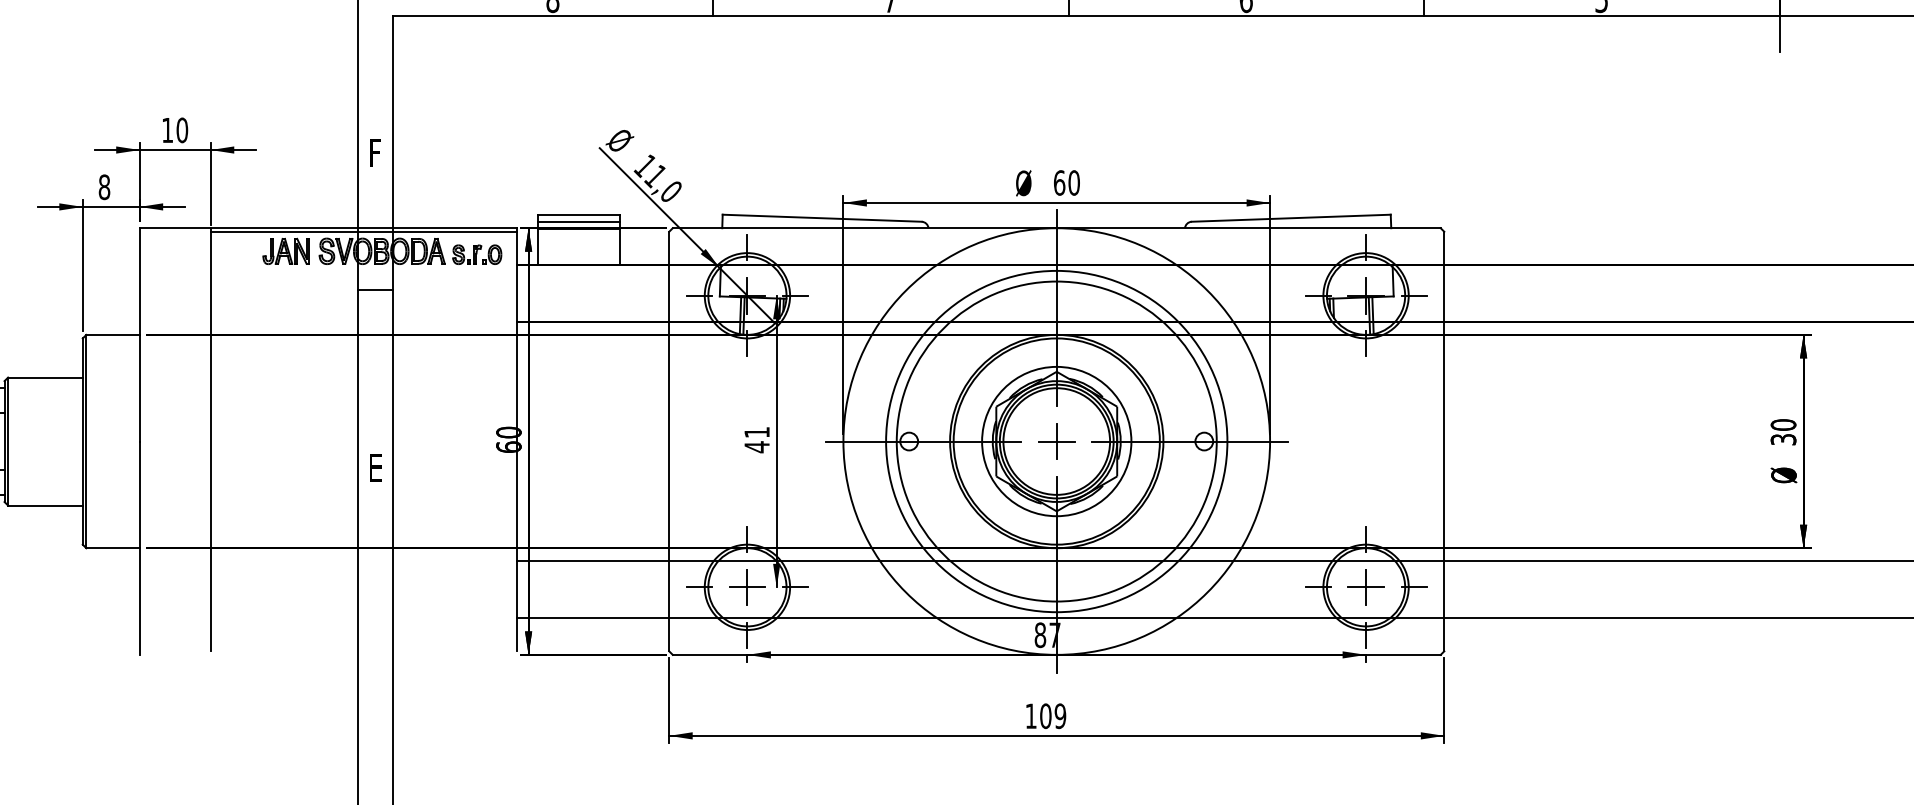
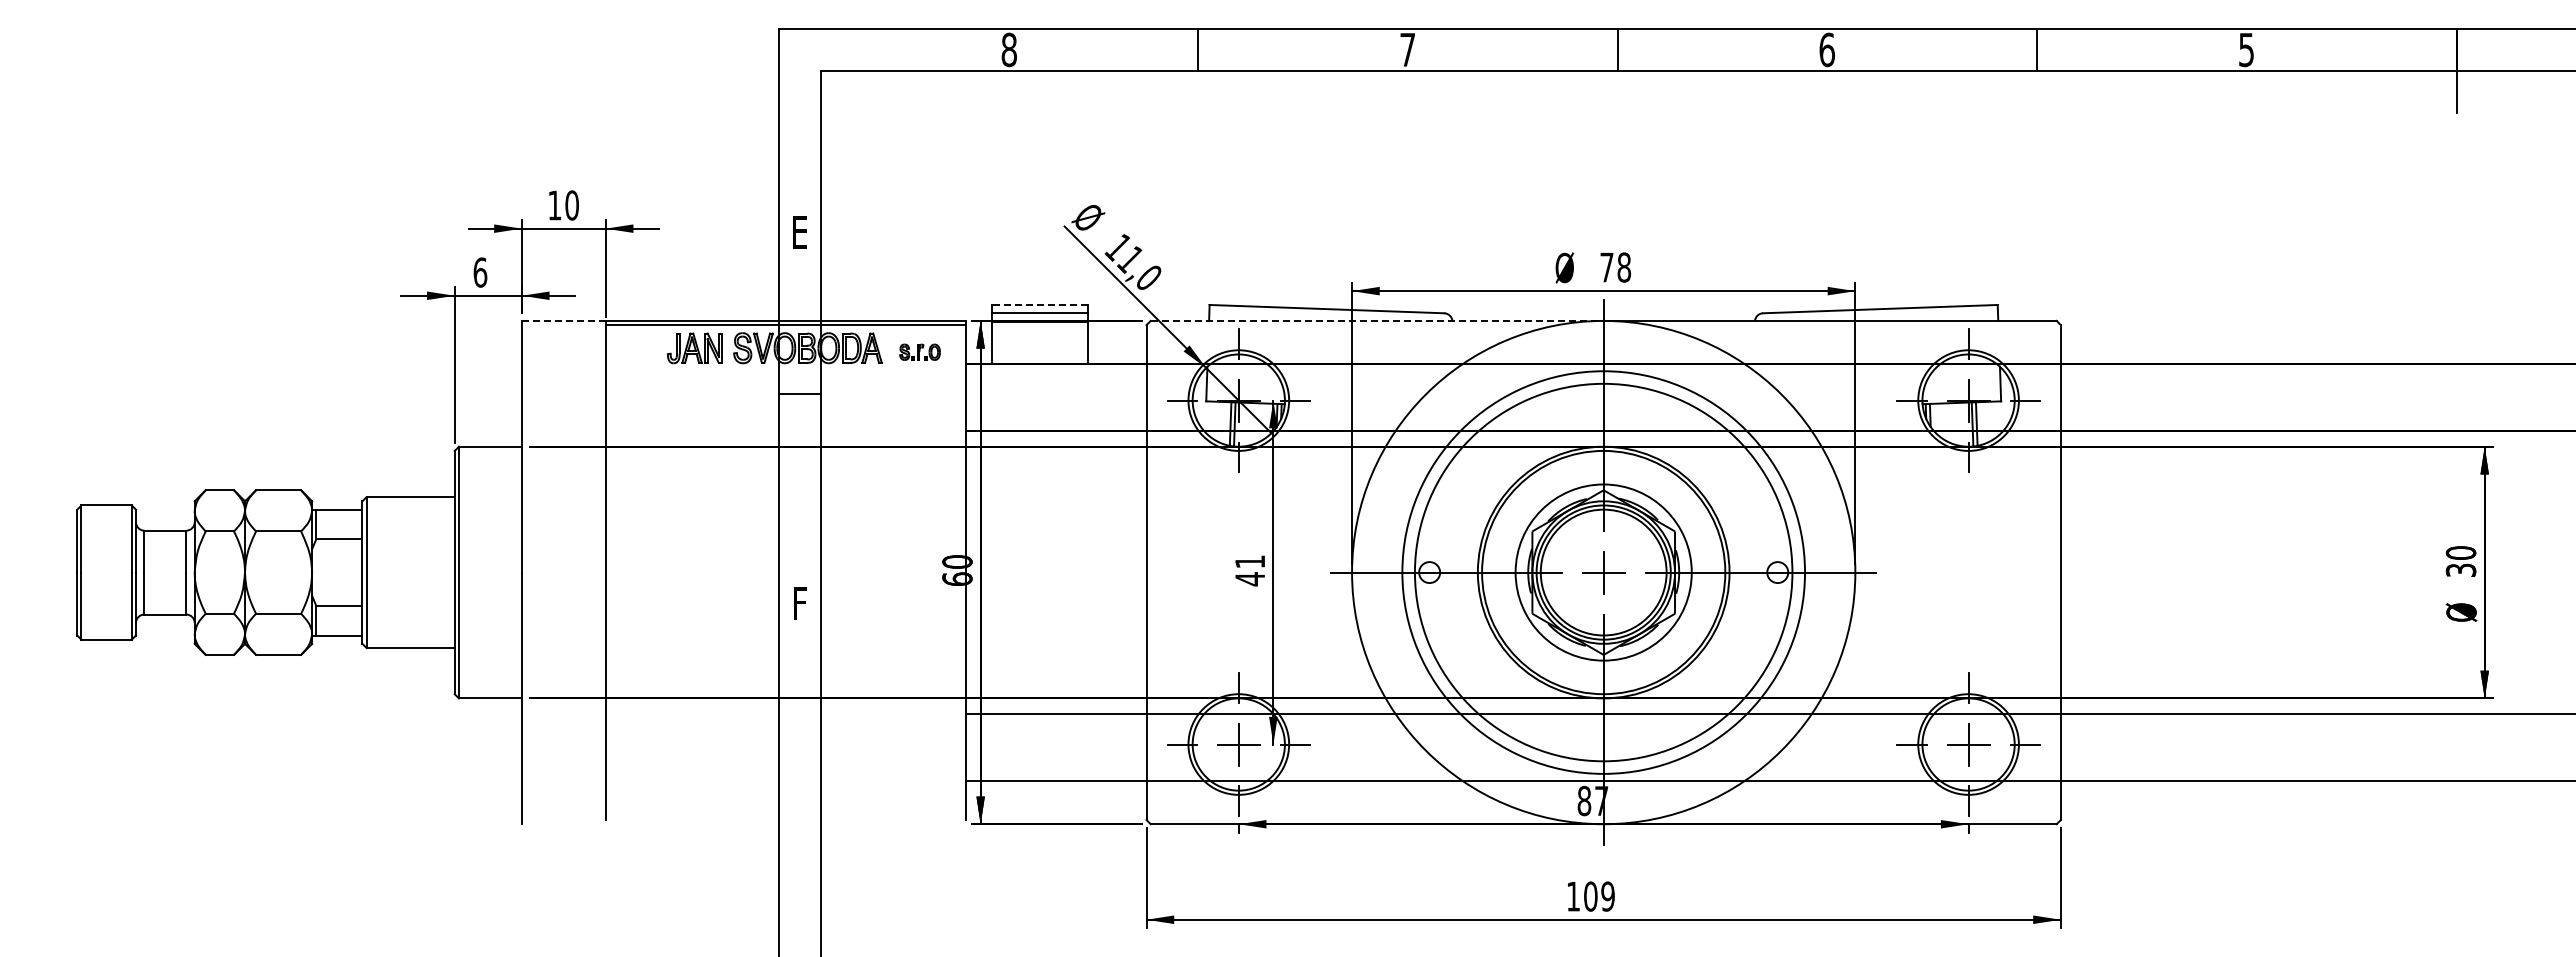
text: (375, 153) -> (799, 232), F -> E
text: (1066, 182) -> (1615, 267), 60 -> 78
text: (104, 187) -> (480, 272), 8 -> 6
line: (578, 214) -> (1039, 304), solid -> dashed
line: (174, 227) -> (563, 320), solid -> dashed
line: (865, 227) -> (1377, 320), solid -> dashed
part: (476, 255) -> (919, 352), size x0.7
text: (375, 467) -> (800, 603), E -> F

